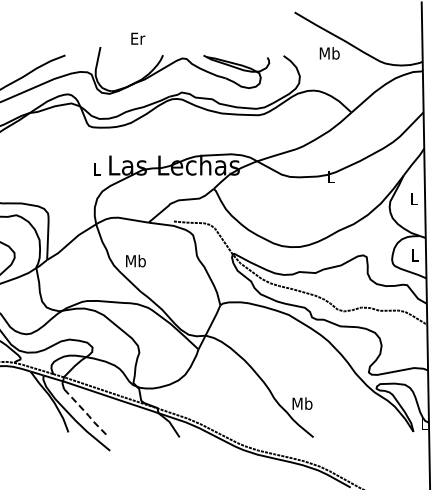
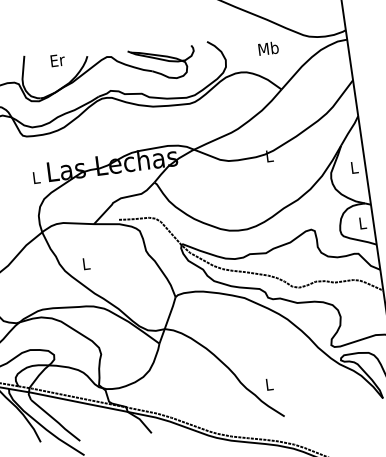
text: (138, 38) -> (58, 60), moved
text: (329, 53) -> (268, 48), moved
text: (135, 260) -> (85, 263), Mb -> L
text: (302, 403) -> (269, 384), Mb -> L
line: (86, 413) -> (56, 421), dashed -> solid

